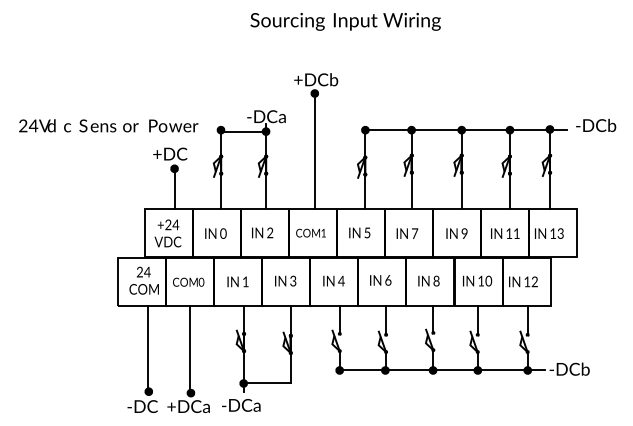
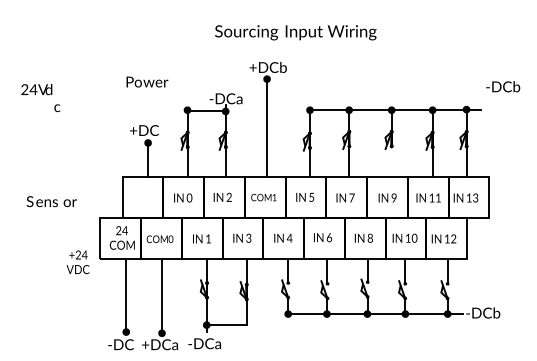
text: (345, 21) -> (295, 32), moved
text: (37, 125) -> (36, 89), moved
text: (108, 125) -> (51, 201), moved
text: (173, 125) -> (147, 81), moved
text: (596, 125) -> (503, 86), moved
line: (461, 190) -> (391, 161), removed
text: (167, 233) -> (77, 262), moved

